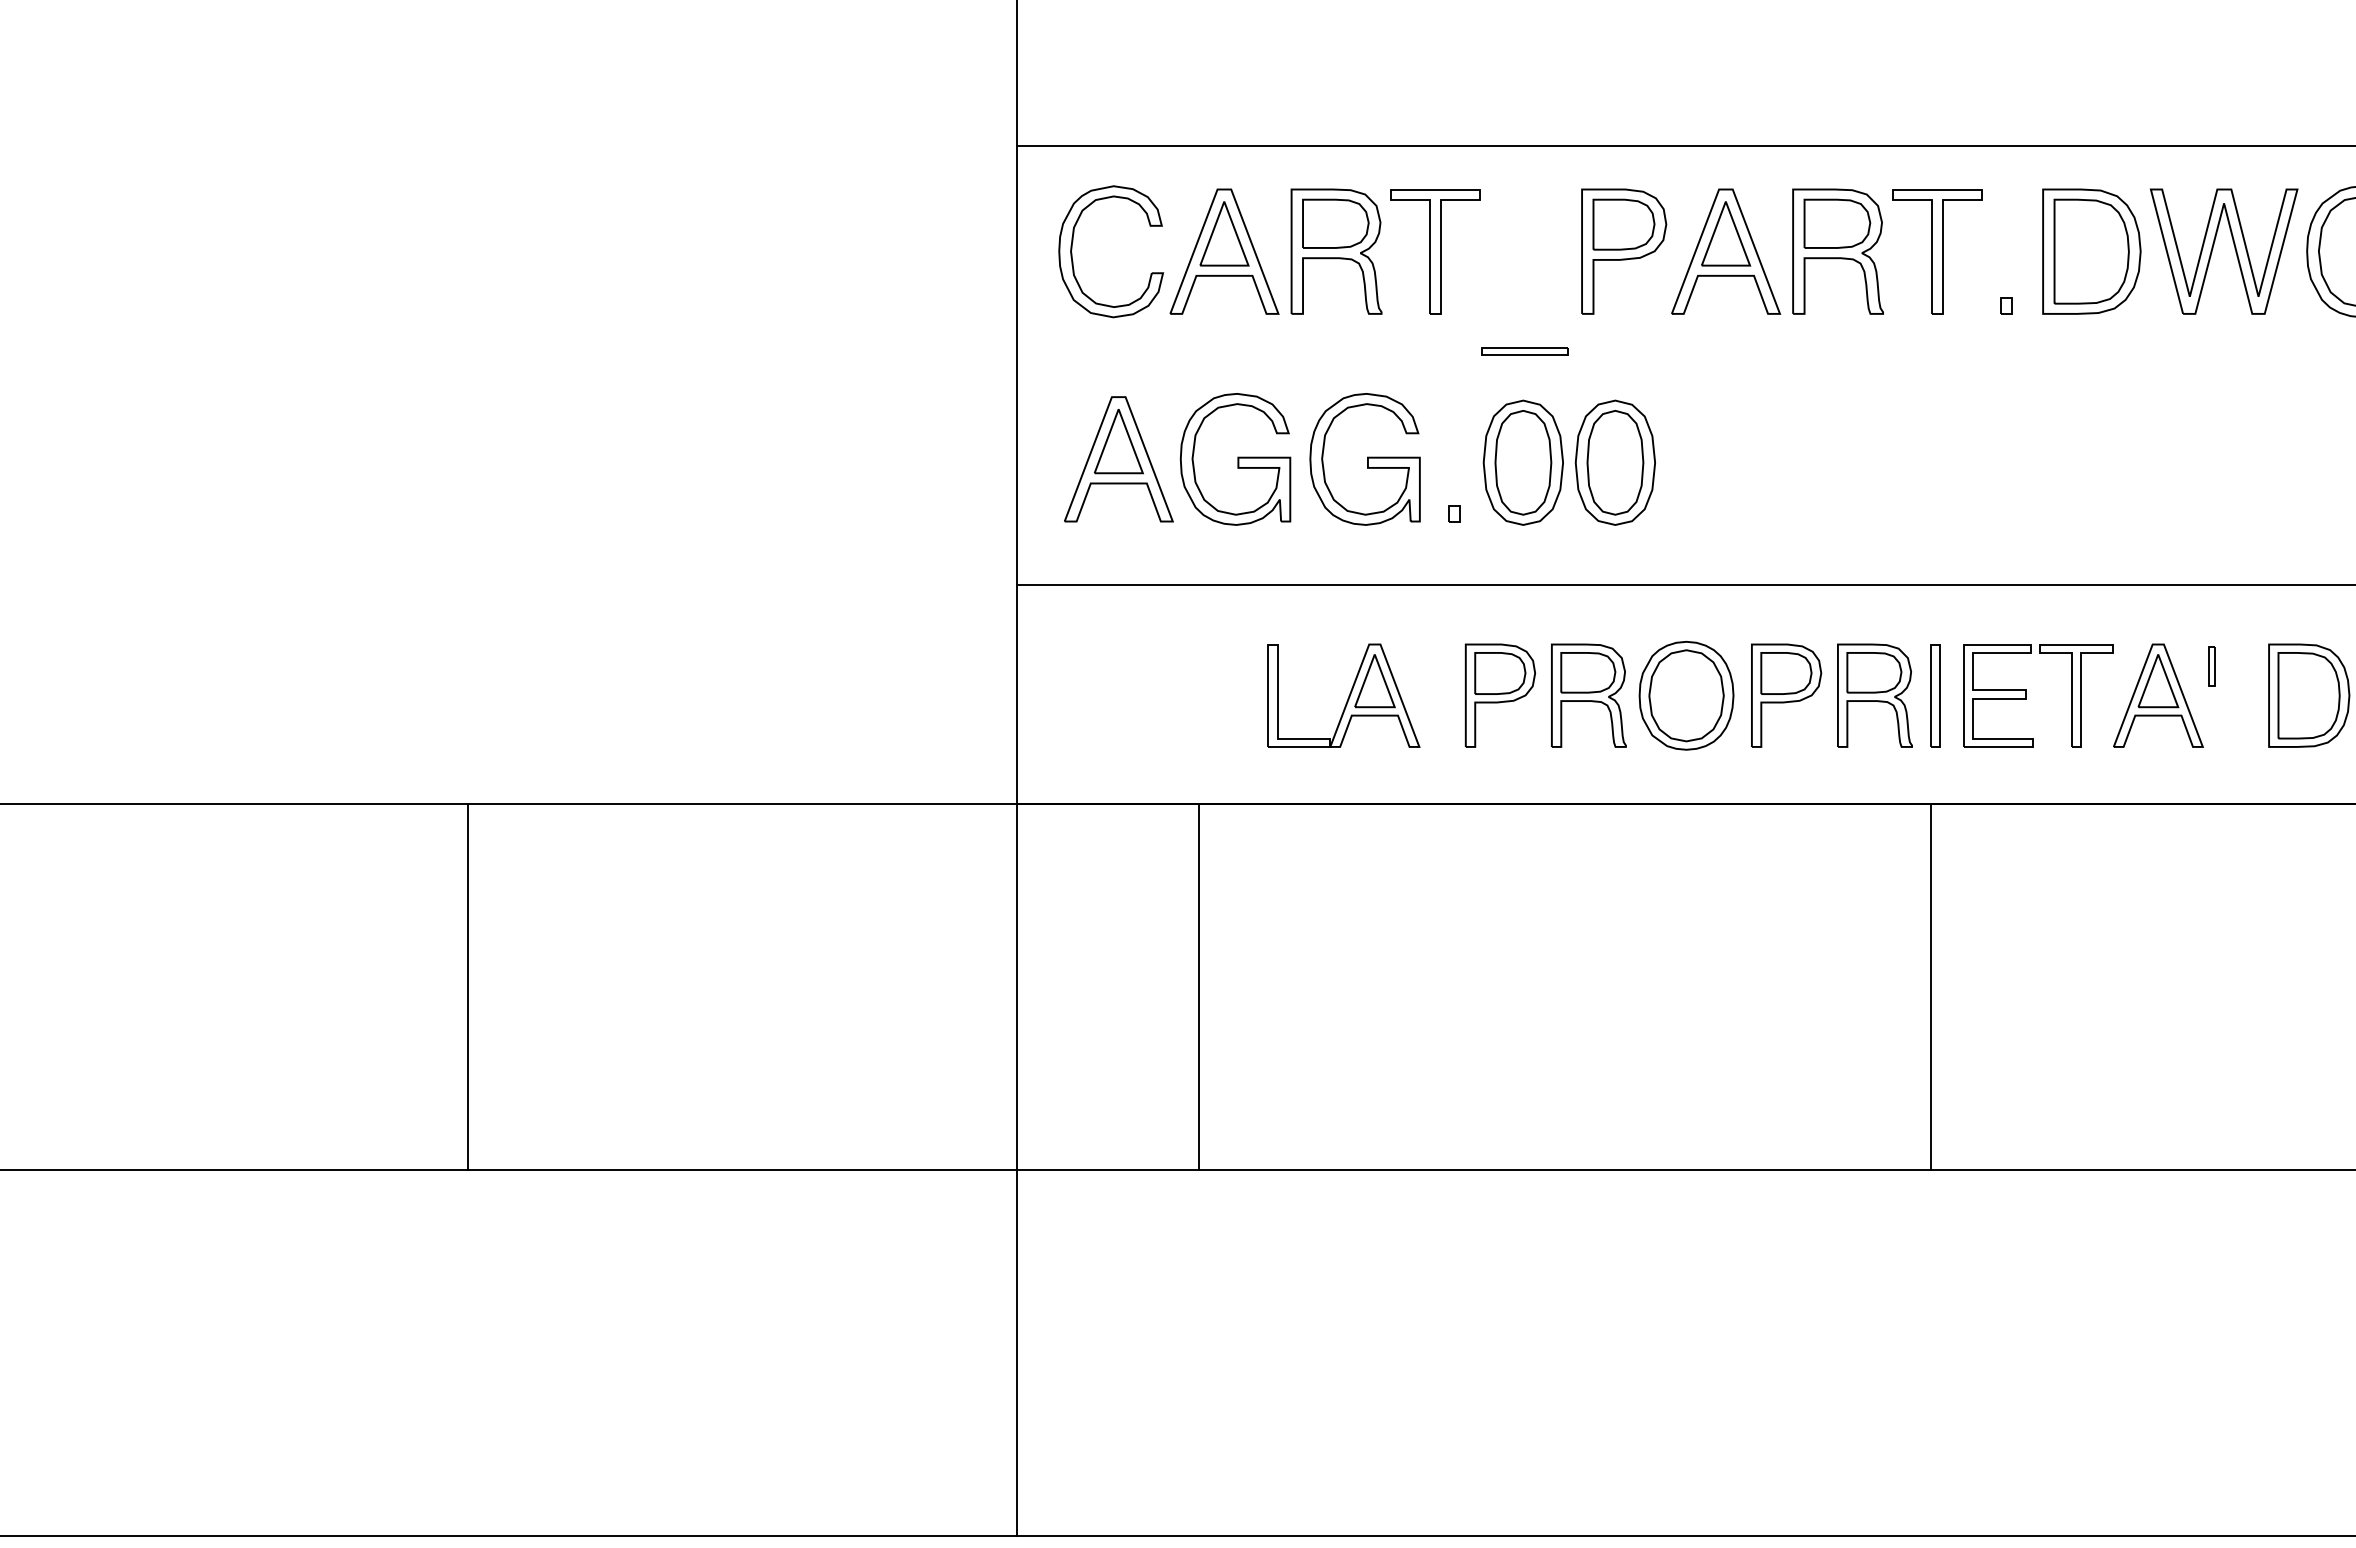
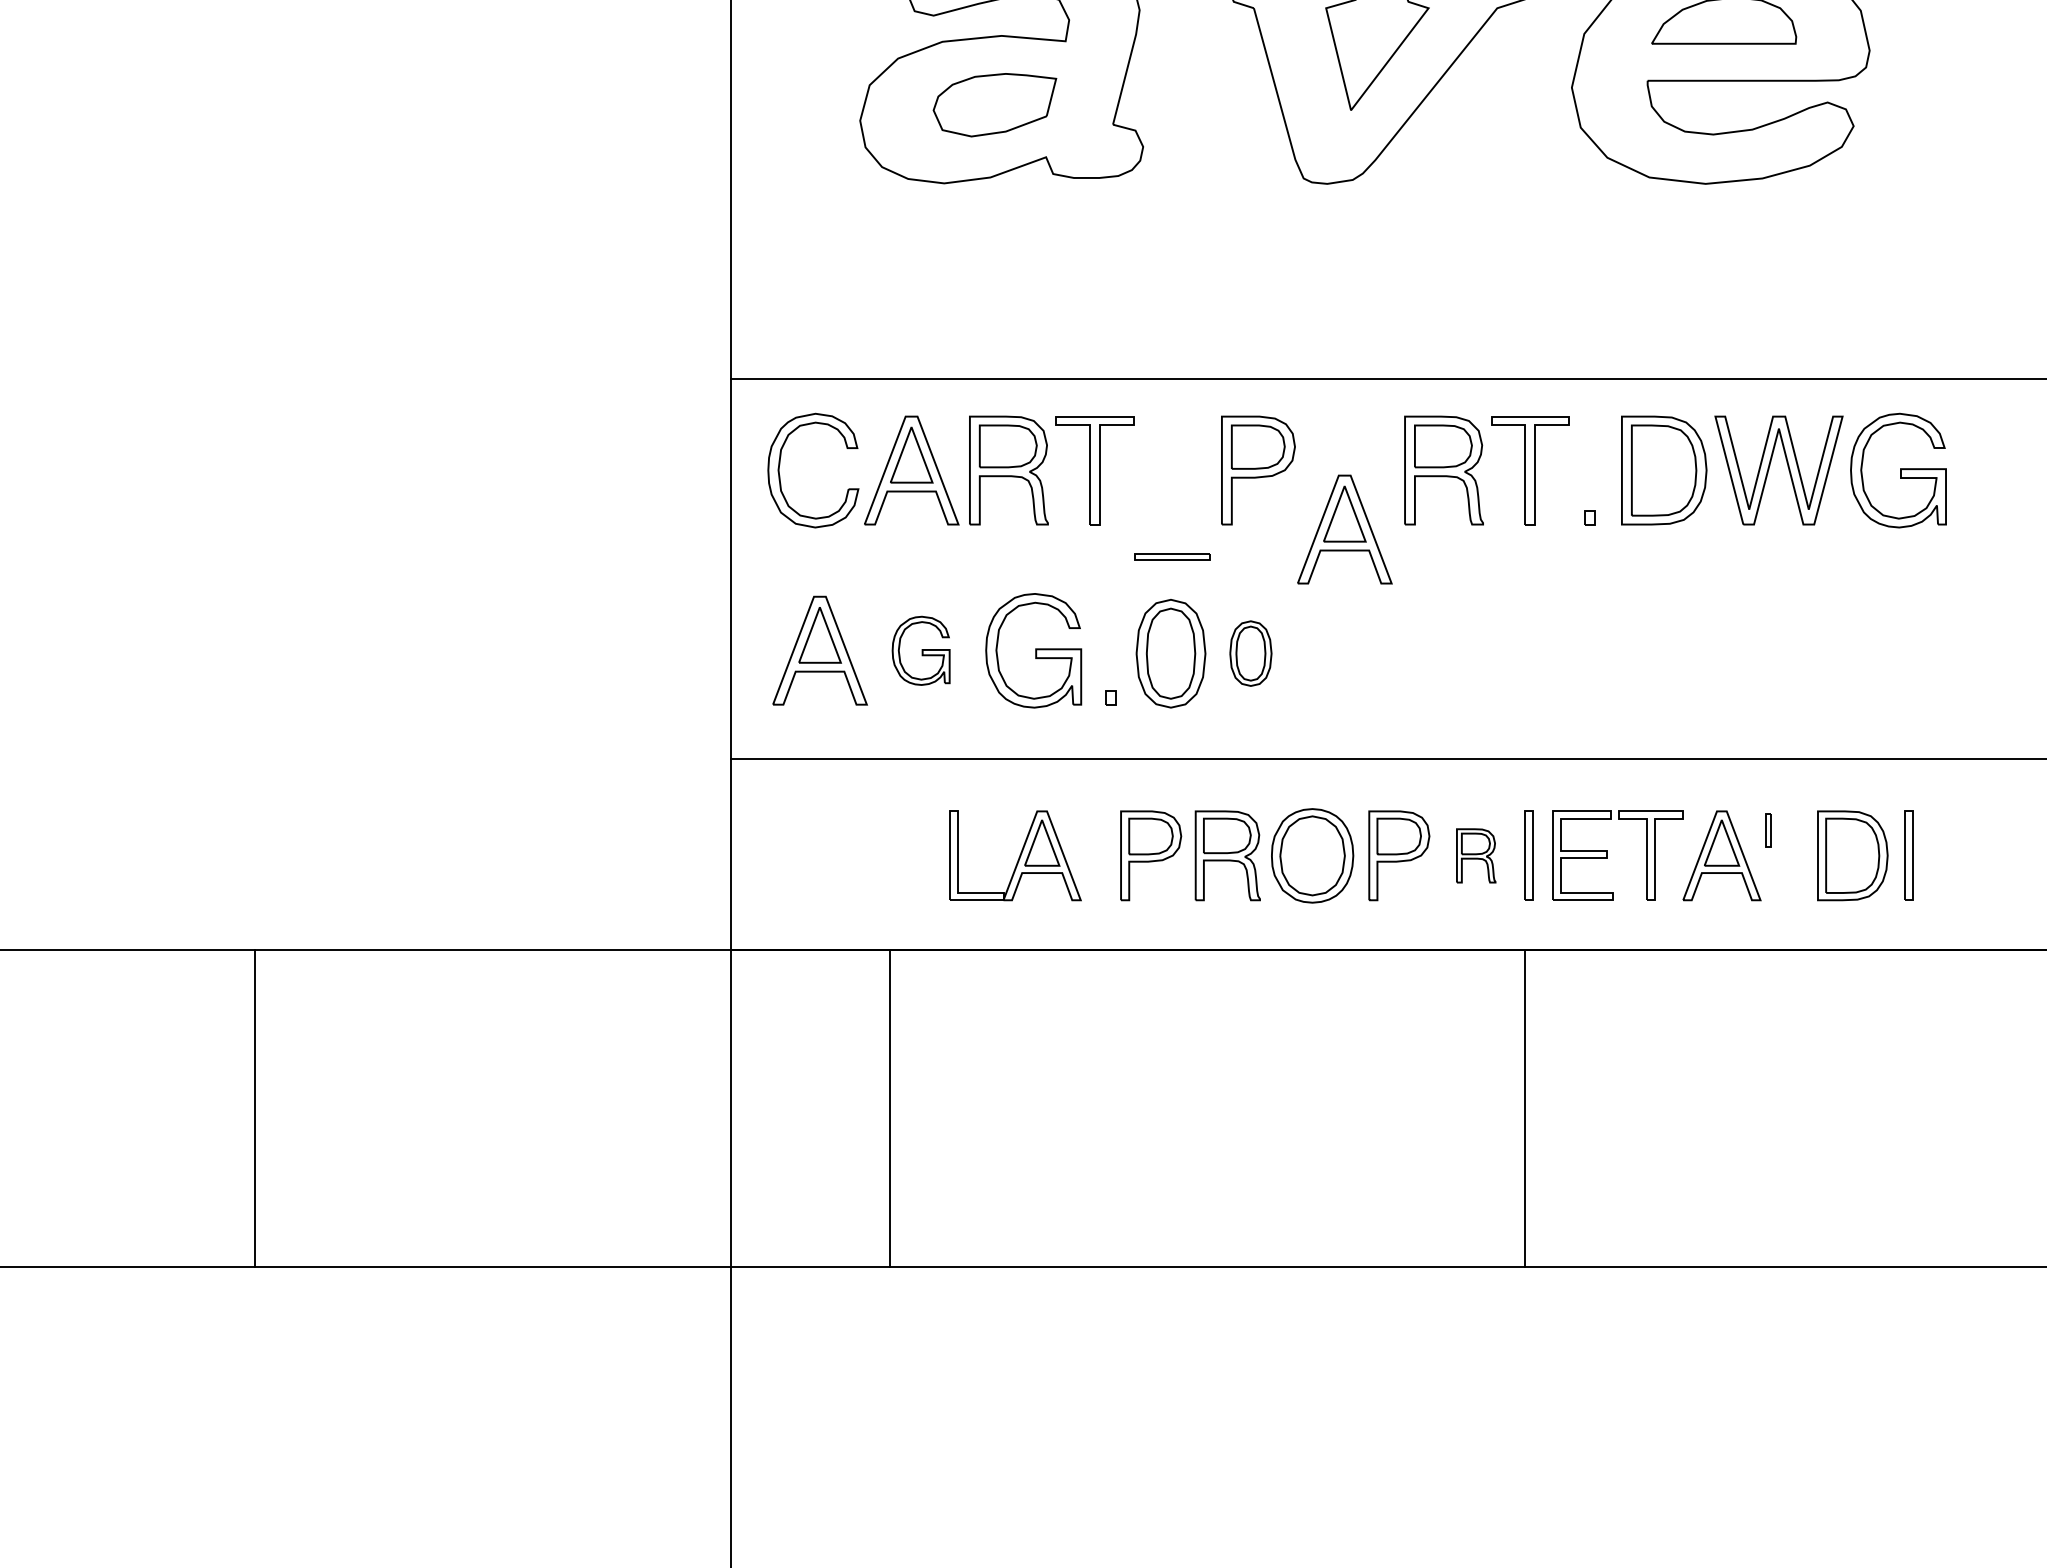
part: (1725, 251) -> (1344, 529), moved
part: (1234, 459) -> (920, 650), size x0.6
part: (1614, 462) -> (1250, 653), size x0.6
part: (1875, 695) -> (1476, 855), size x0.6

